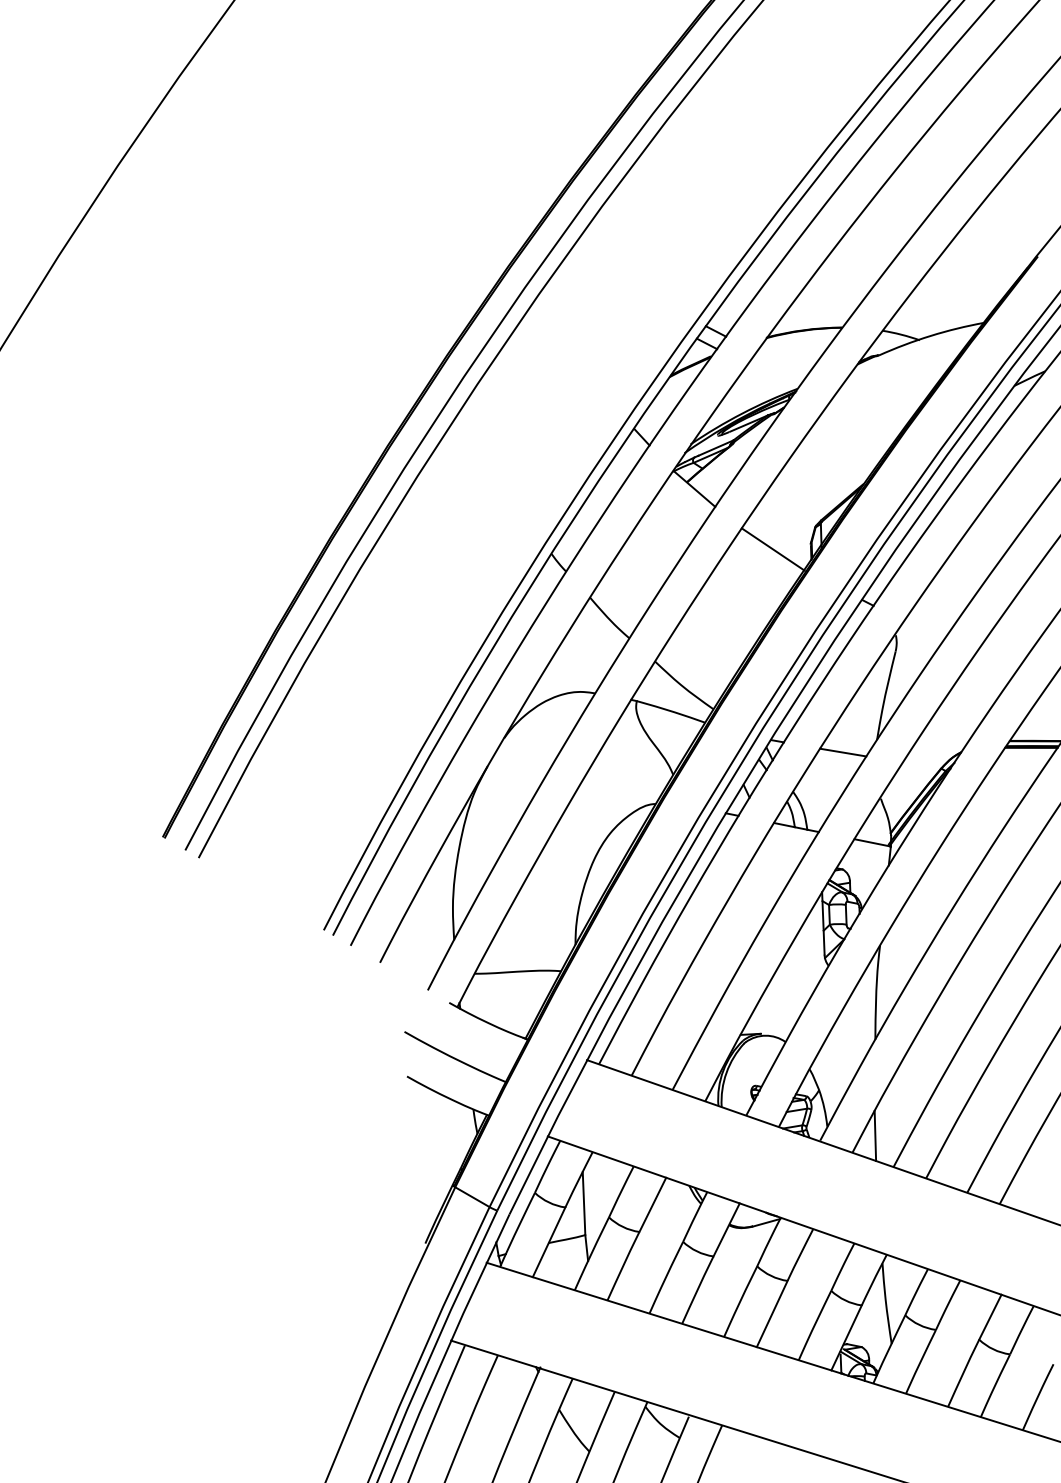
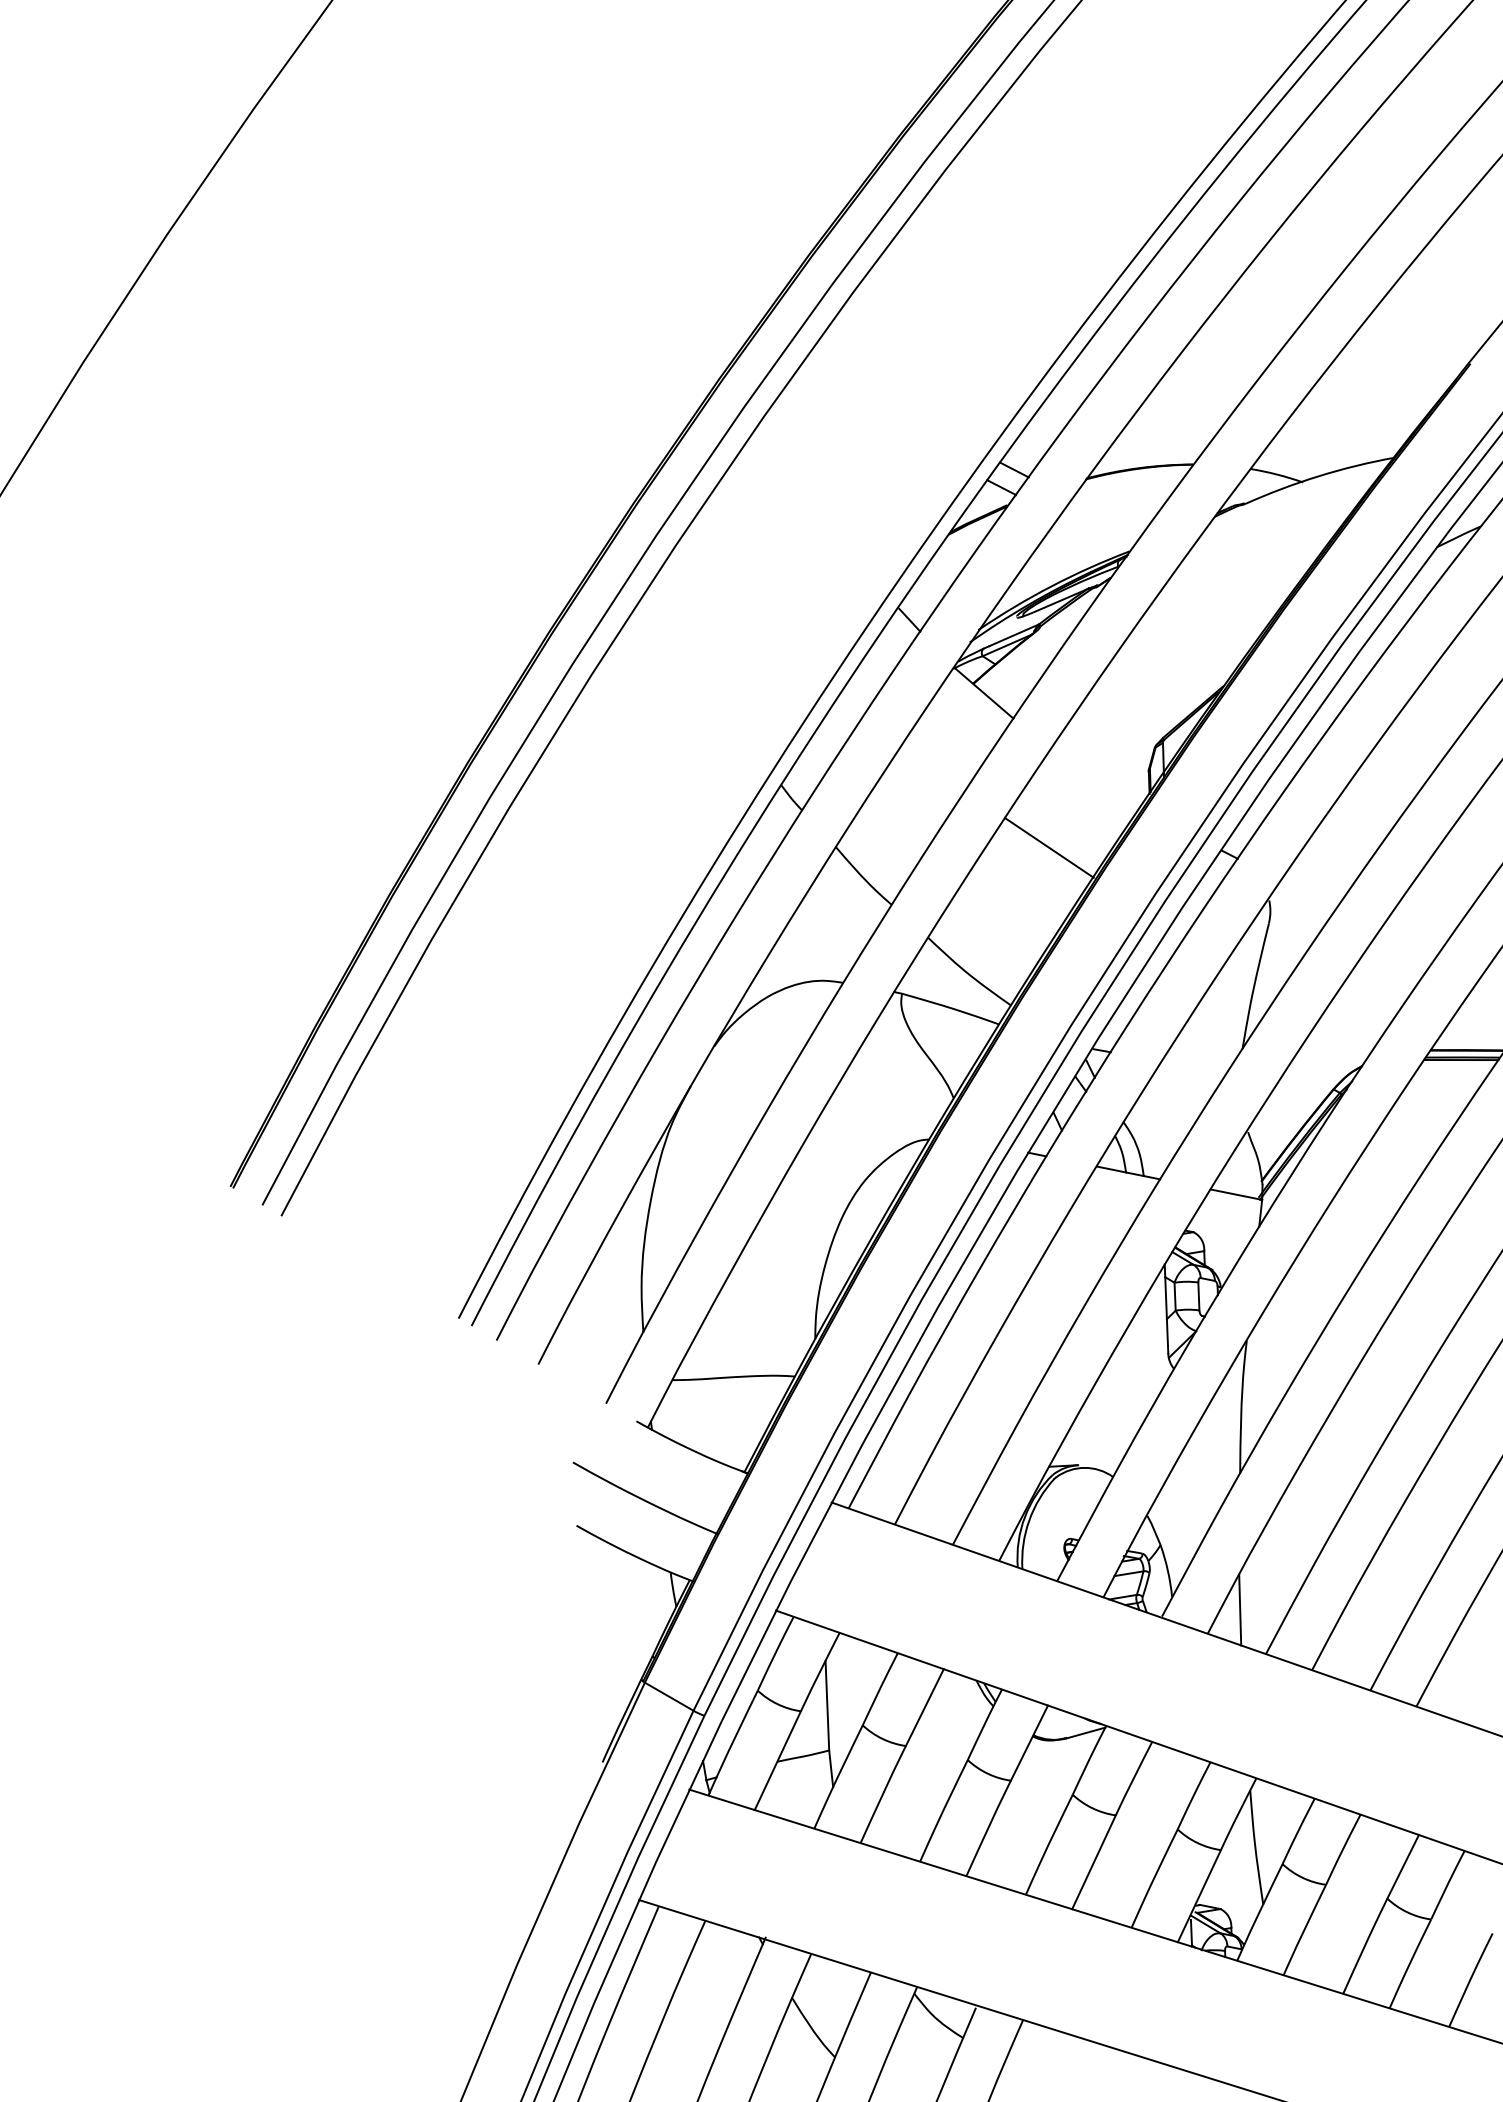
line: (773, 549) -> (1049, 847), moved
line: (843, 752) -> (1194, 1066), removed

